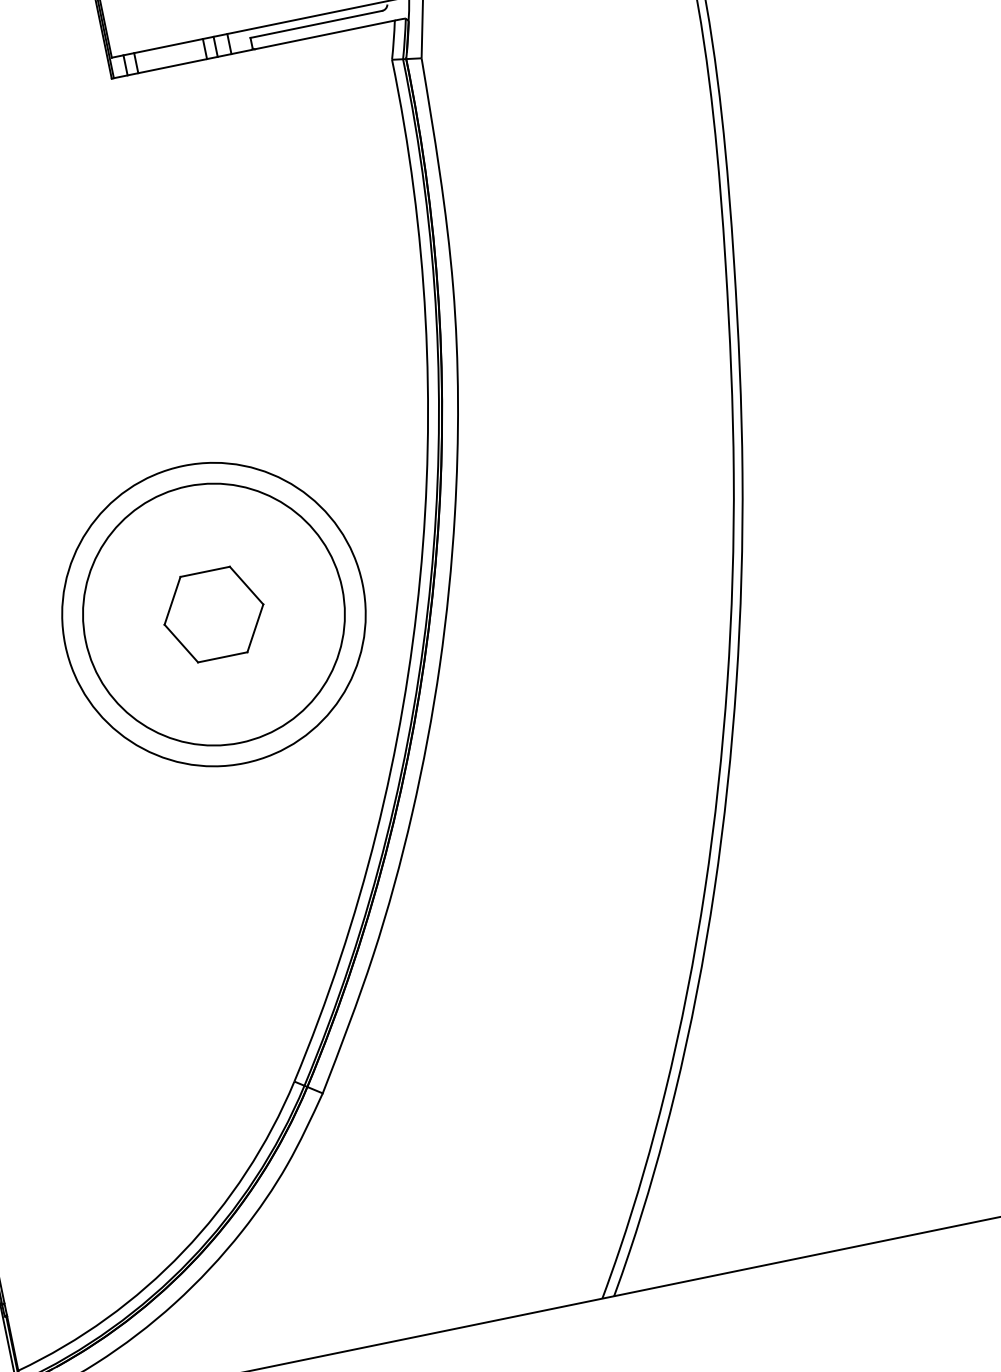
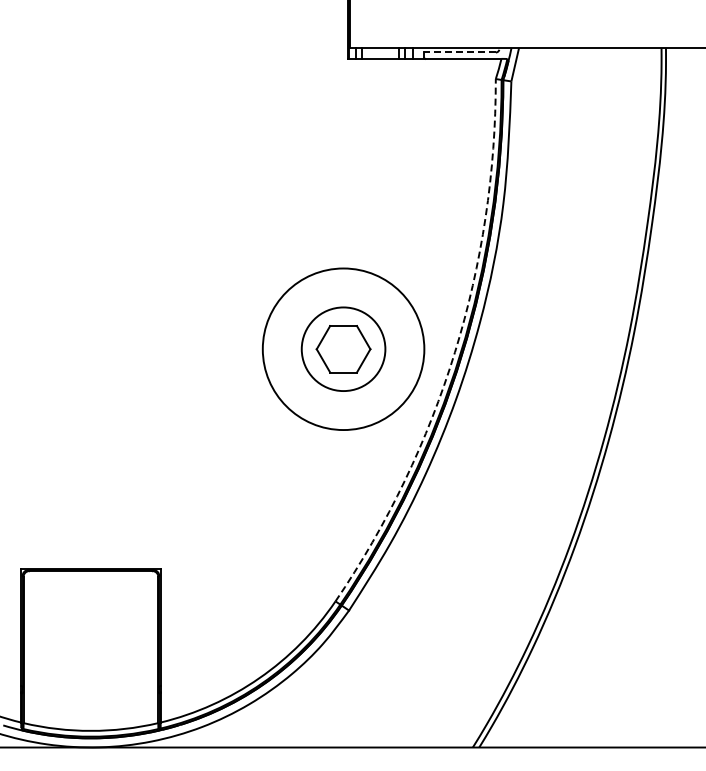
line: (317, 24) -> (460, 52), solid -> dashed
arc: (421, 578) -> (455, 352), solid -> dashed
circle: (213, 613) -> (343, 348), size x0.6

